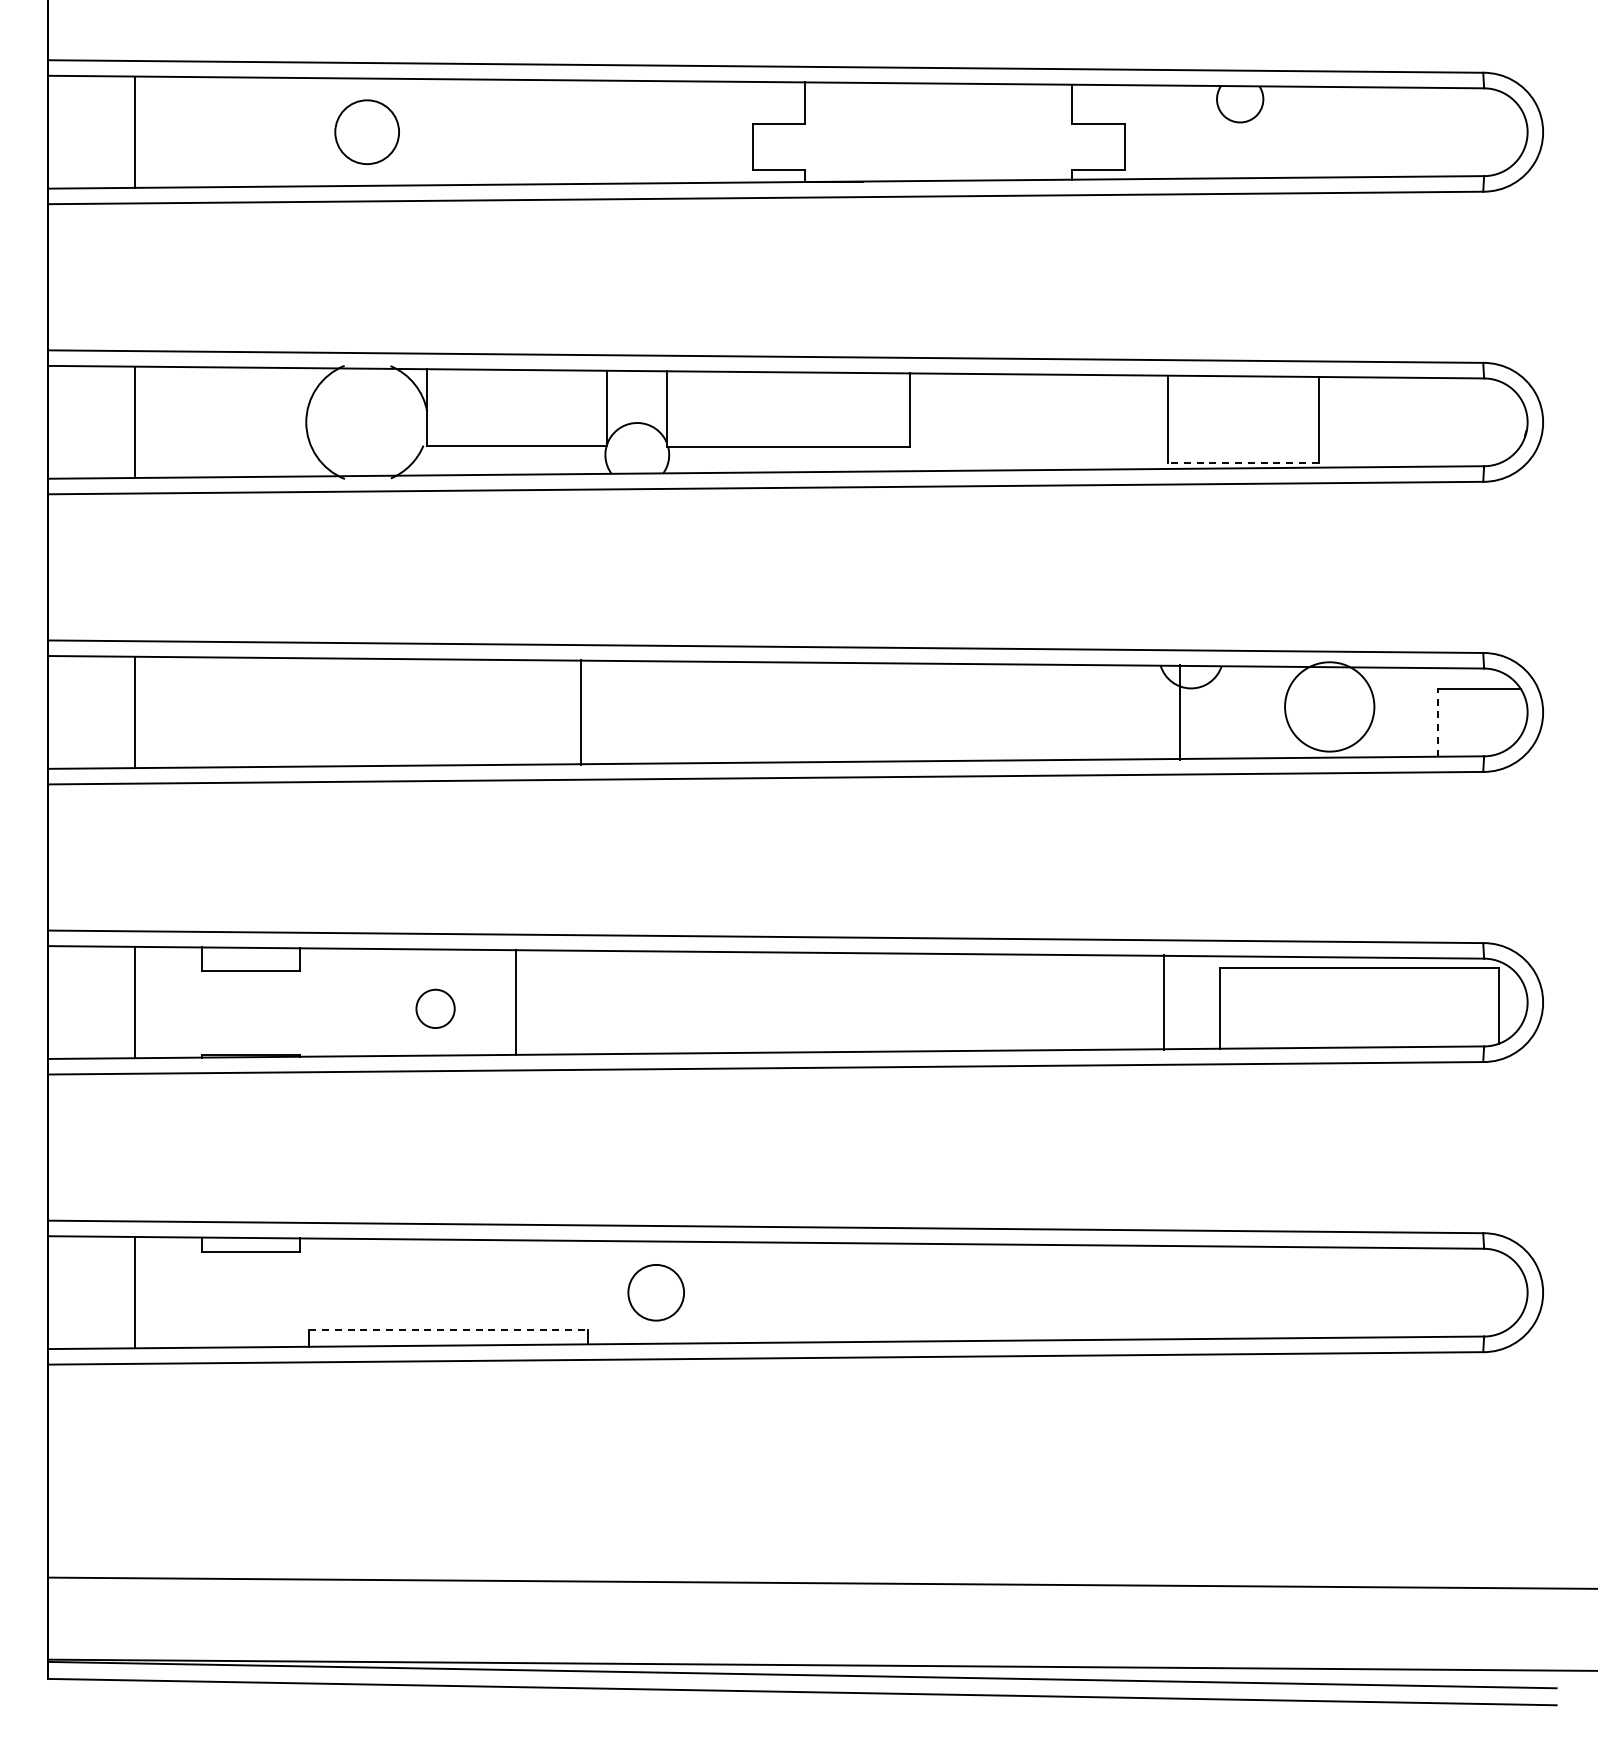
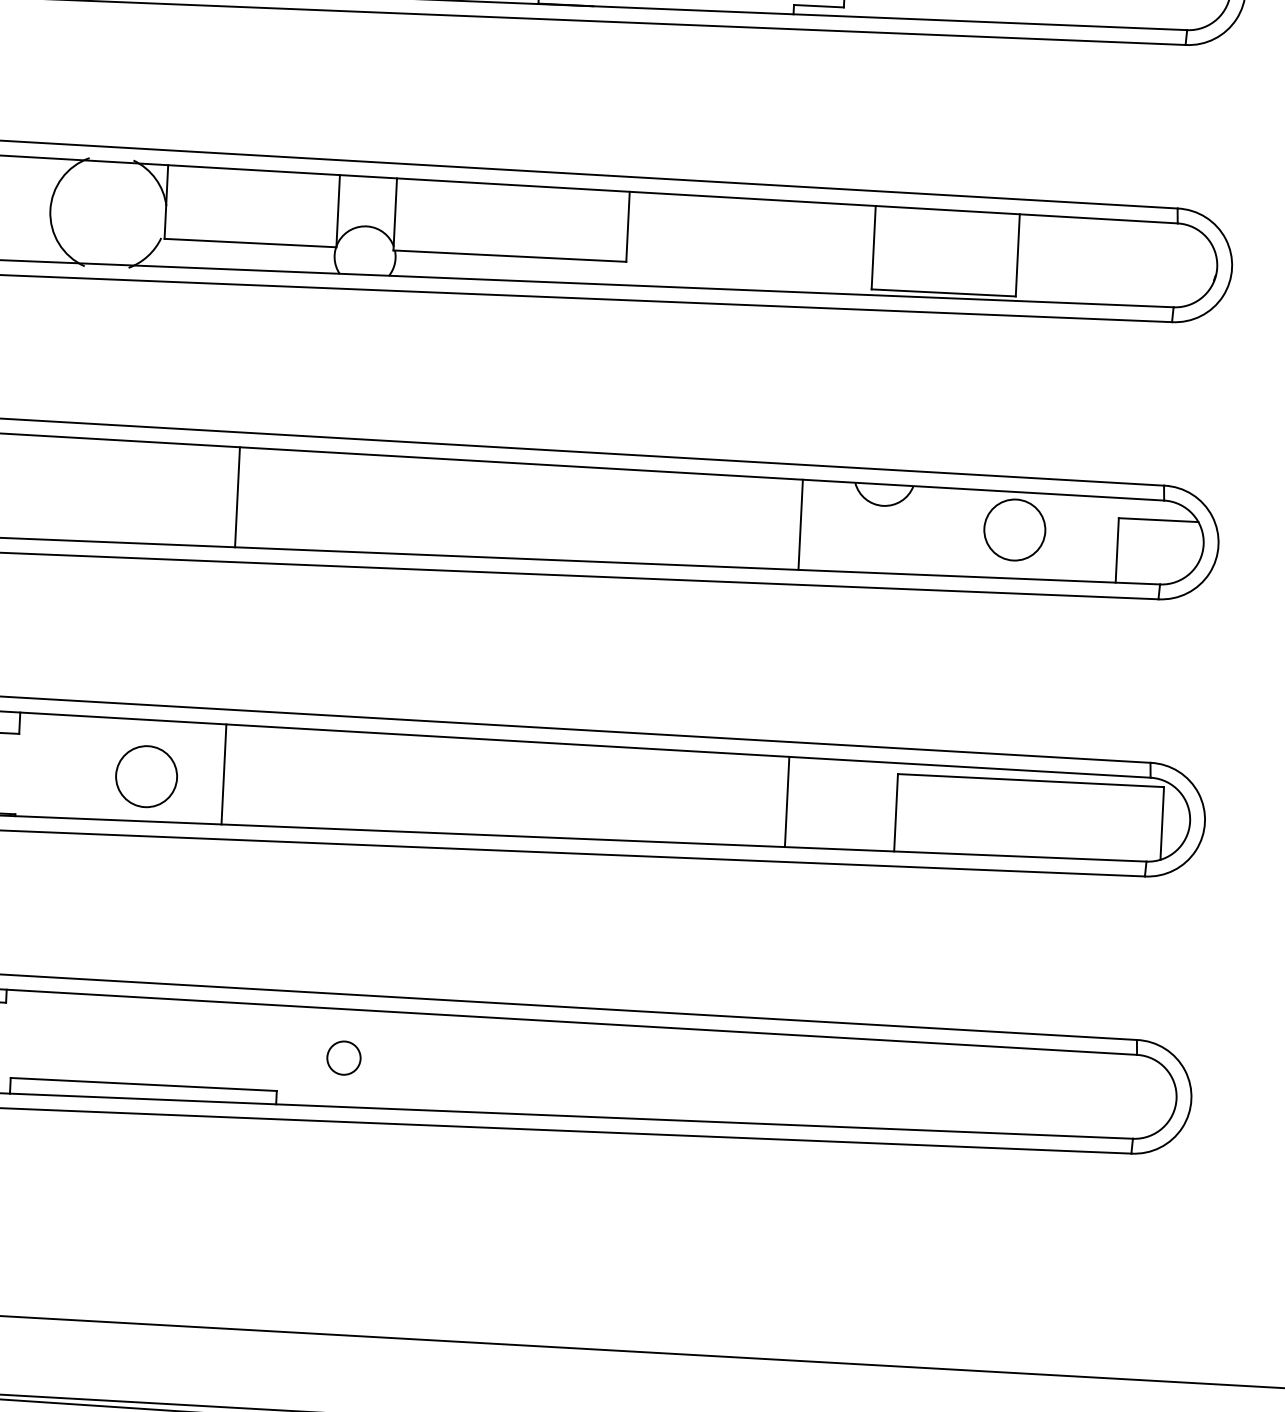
line: (1242, 462) -> (942, 292), dashed -> solid
circle: (1329, 706) -> (1014, 529), size x0.71
line: (581, 712) -> (237, 497), moved
line: (1179, 712) -> (800, 524), moved
line: (1437, 722) -> (1117, 549), dashed -> solid
line: (1163, 1002) -> (786, 801), moved
circle: (435, 1008) -> (146, 776), size x1.67
circle: (655, 1292) -> (343, 1057), size x0.62
line: (448, 1330) -> (143, 1084), dashed -> solid

